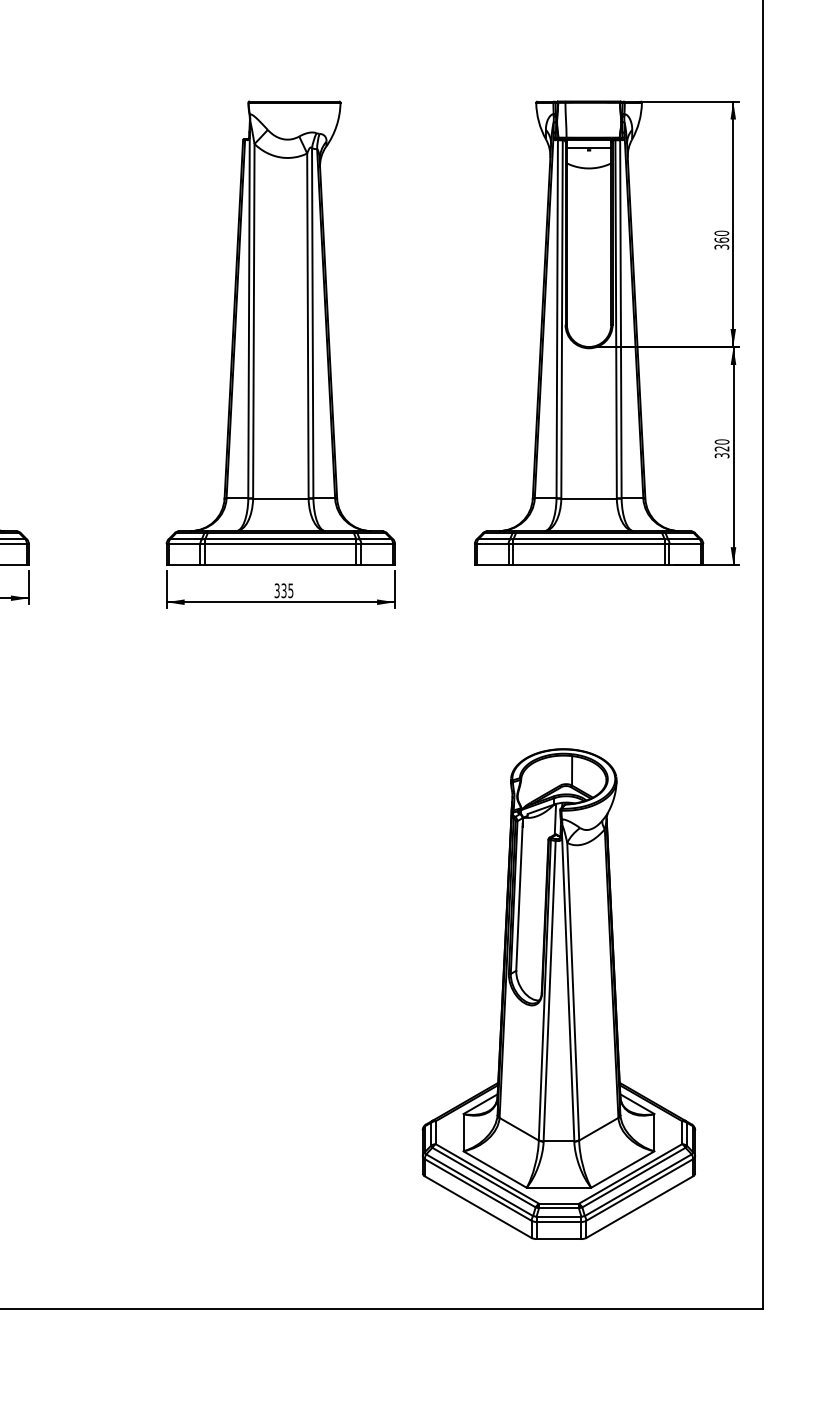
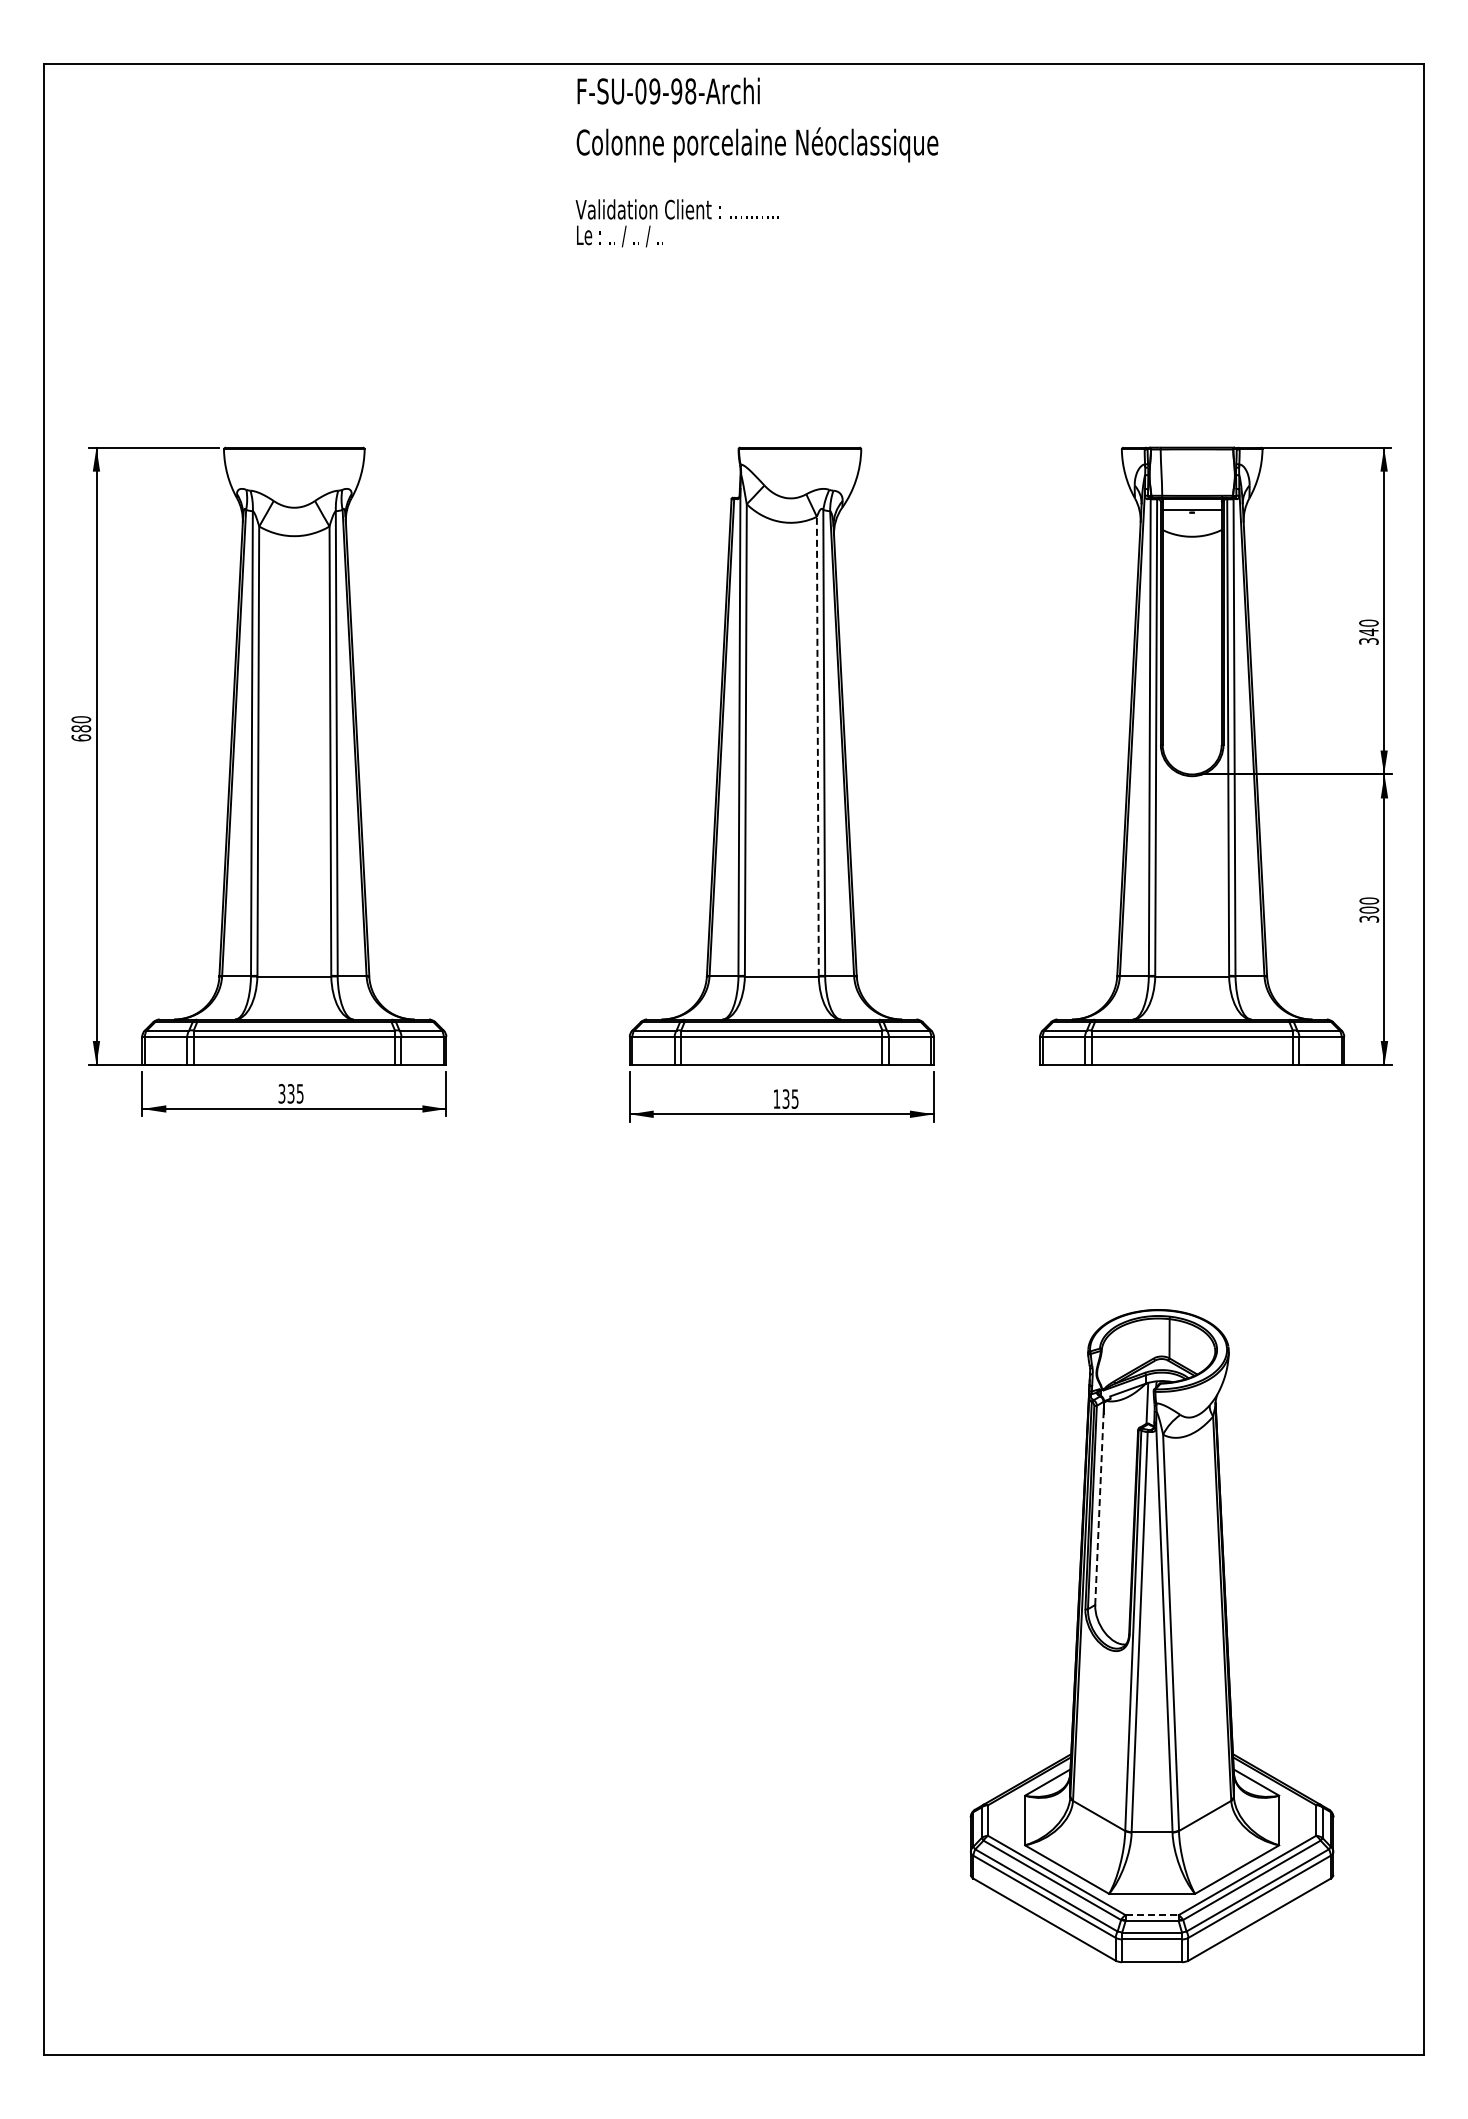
text: (721, 240) -> (1368, 632), 360 -> 340
line: (307, 325) -> (817, 746), solid -> dashed
text: (722, 448) -> (1369, 909), 320 -> 300
text: (276, 590) -> (776, 1098), 335 -> 135
line: (519, 899) -> (1099, 1509), solid -> dashed
line: (559, 1204) -> (1152, 1915), solid -> dashed

